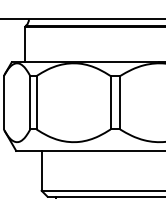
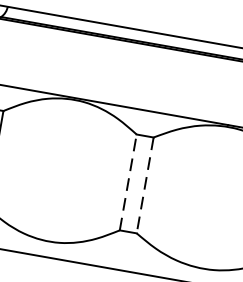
line: (110, 102) -> (127, 181), solid -> dashed
line: (120, 102) -> (145, 185), solid -> dashed

